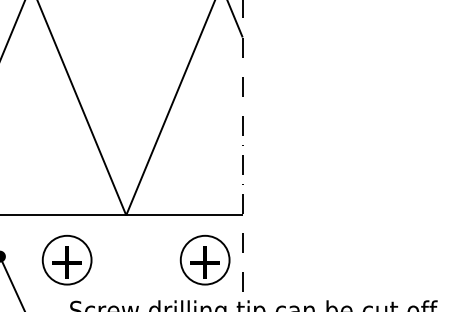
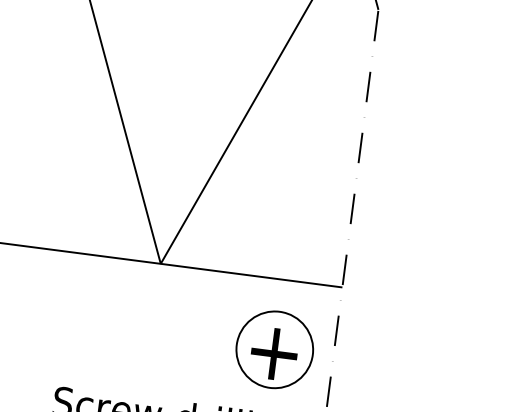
part: (66, 259) -> (58, 320), removed

